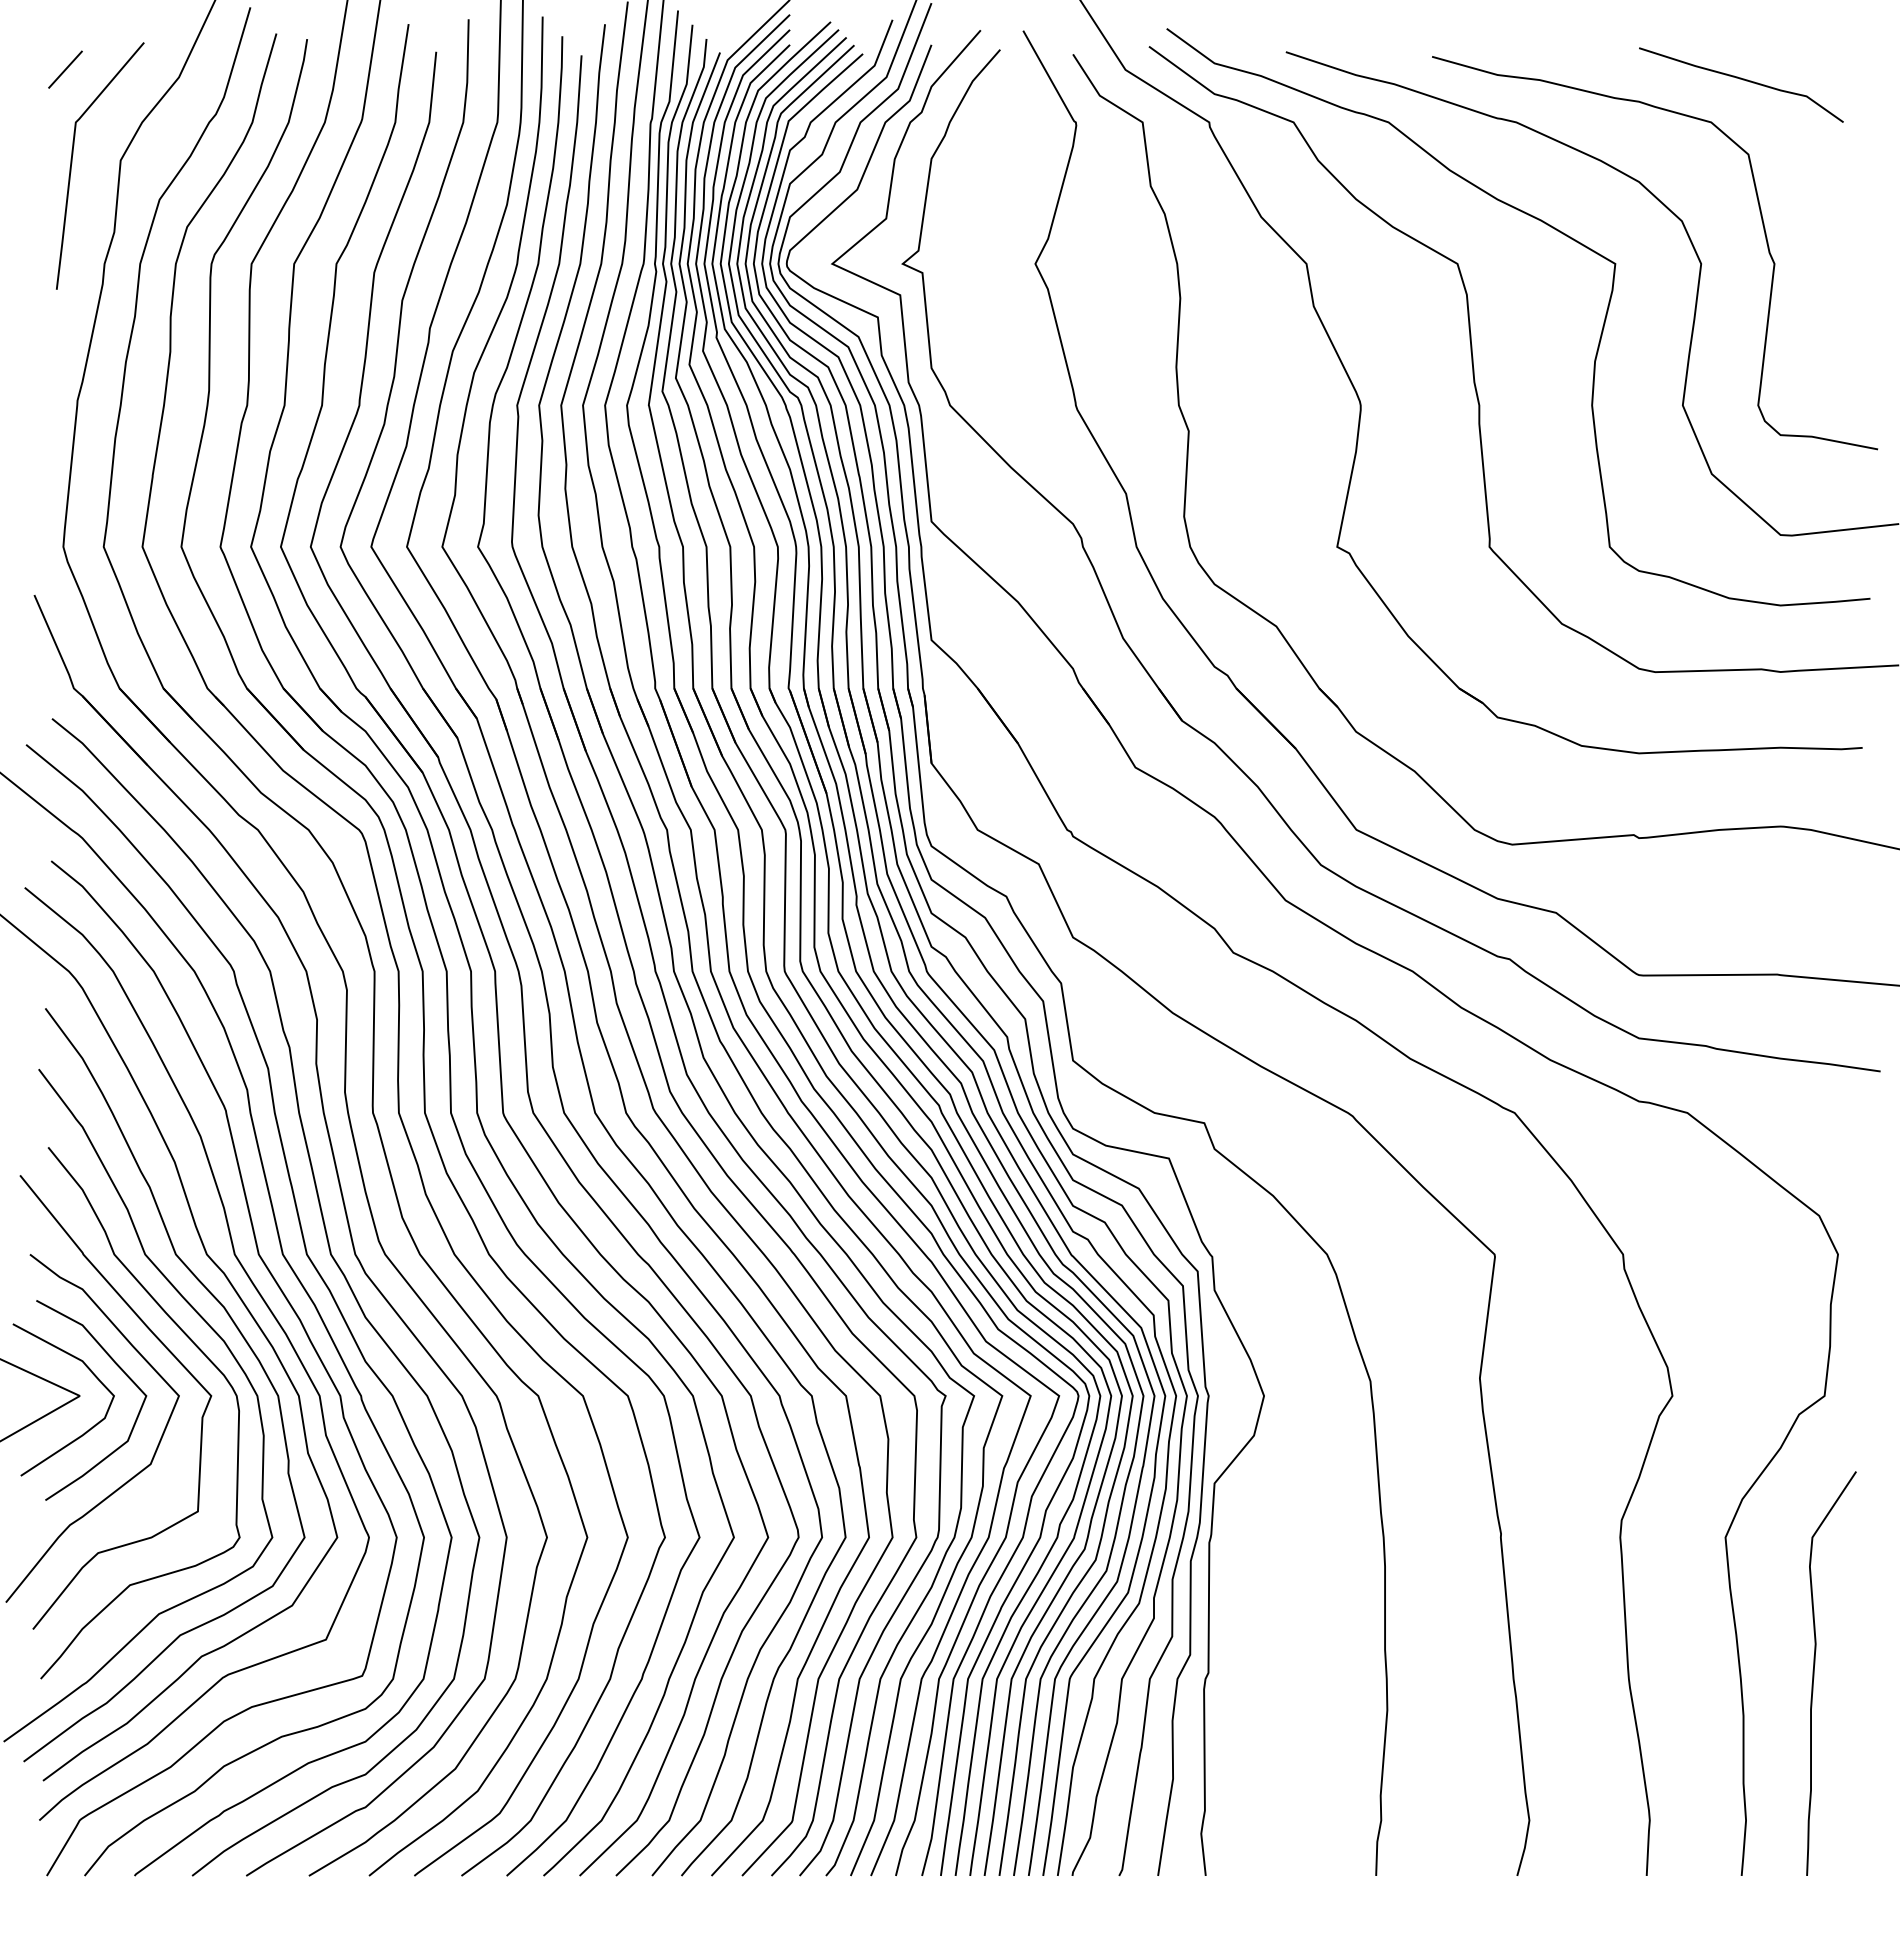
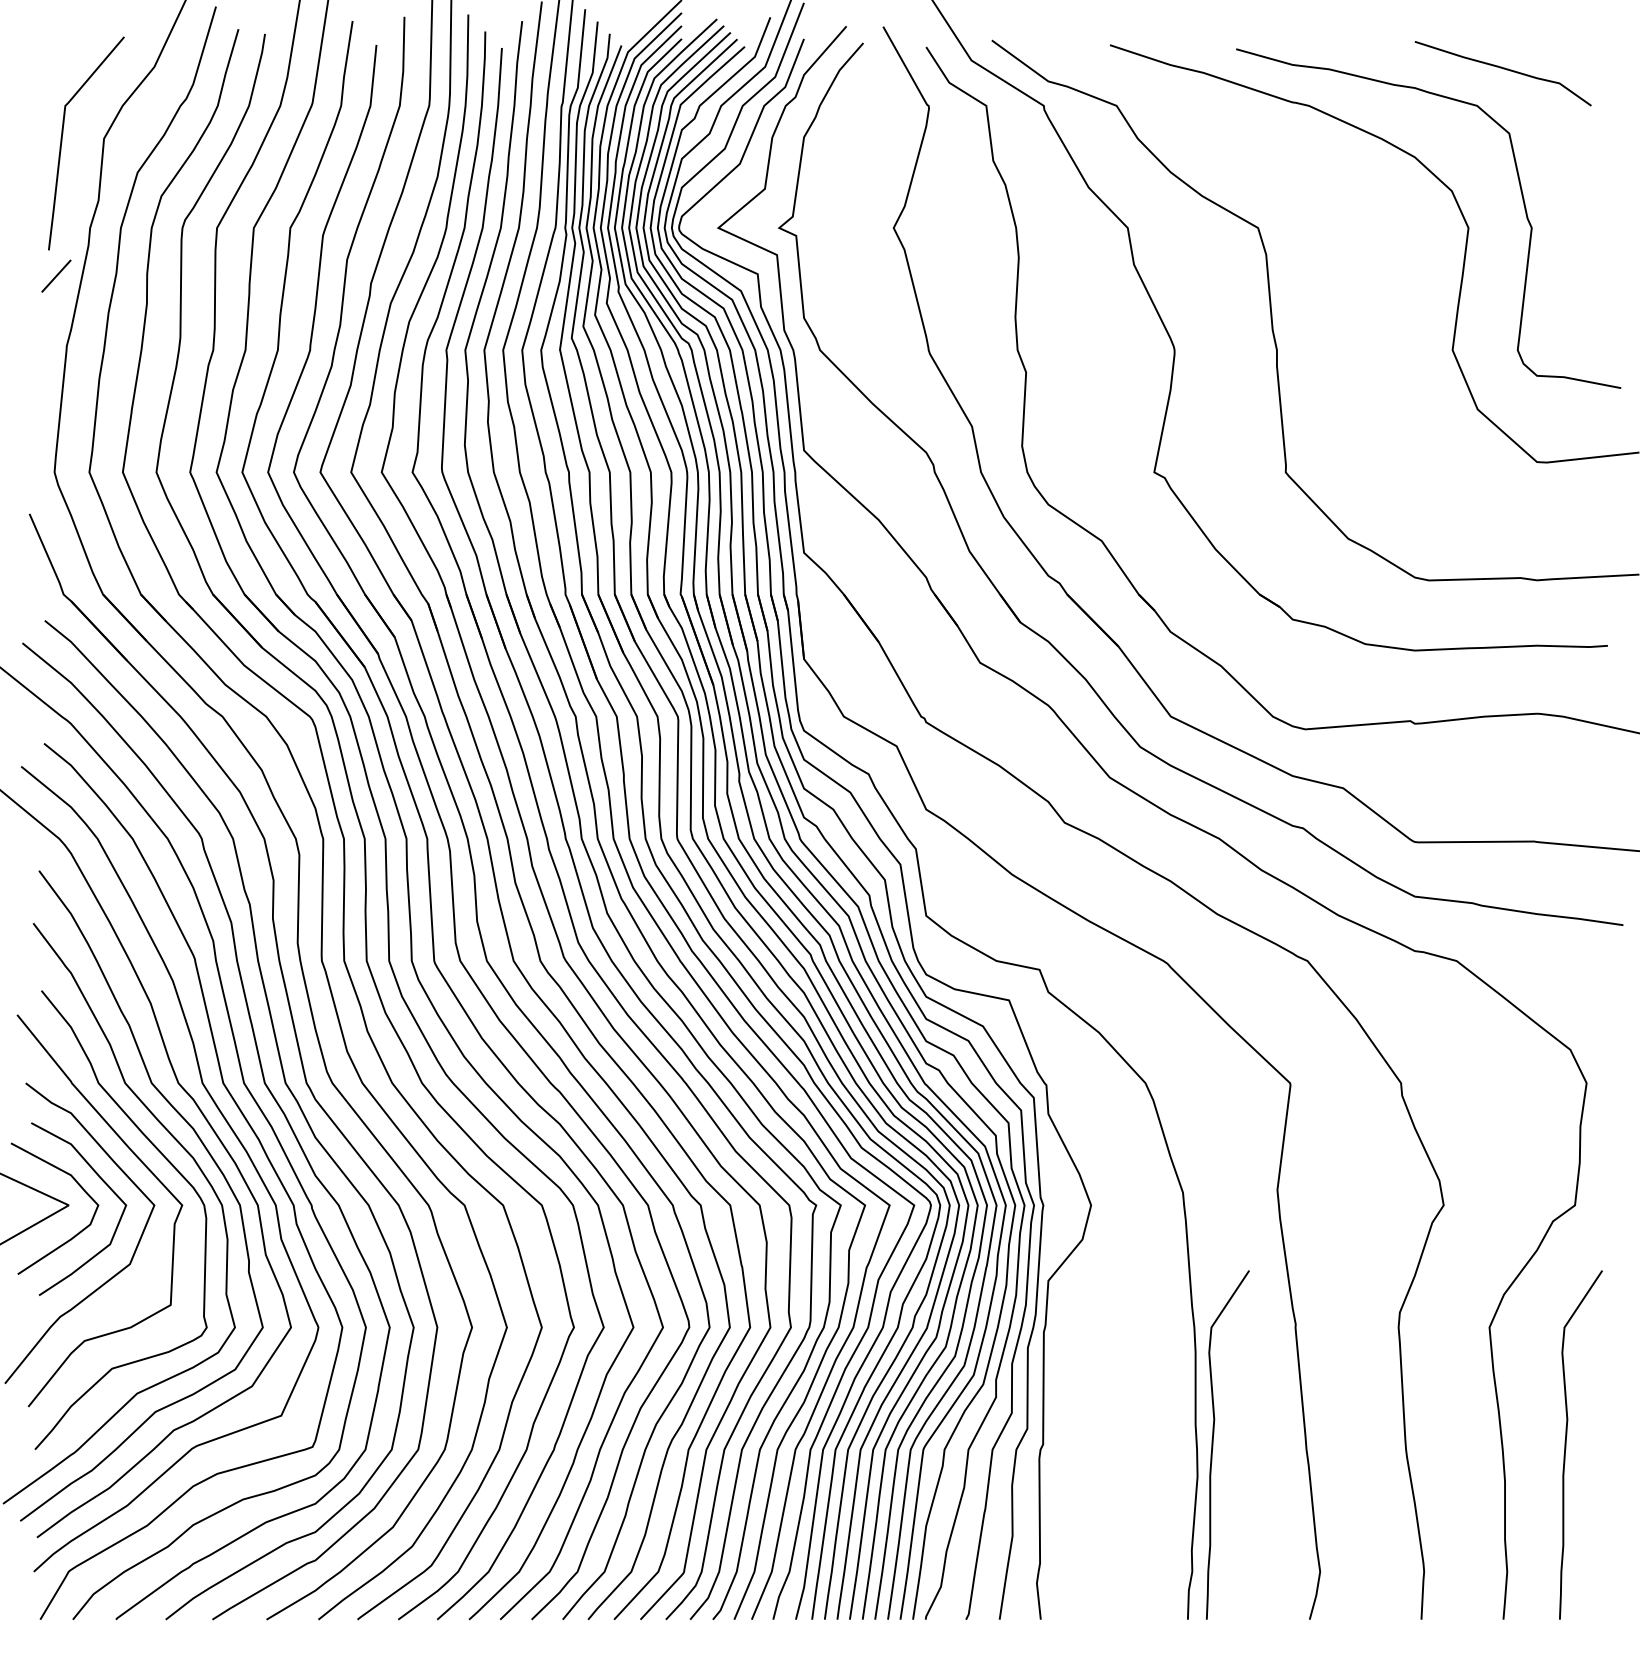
line: (65, 69) -> (56, 276), moved
curve: (1599, 338) -> (1380, 292), removed
curve: (1405, 1673) -> (1213, 1444), added

